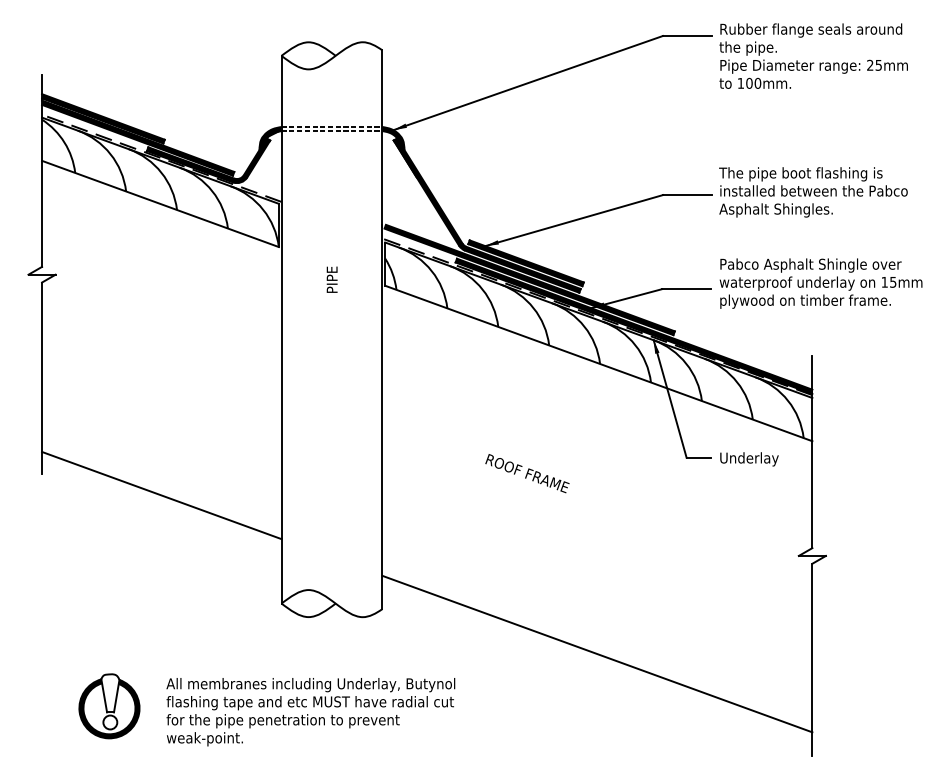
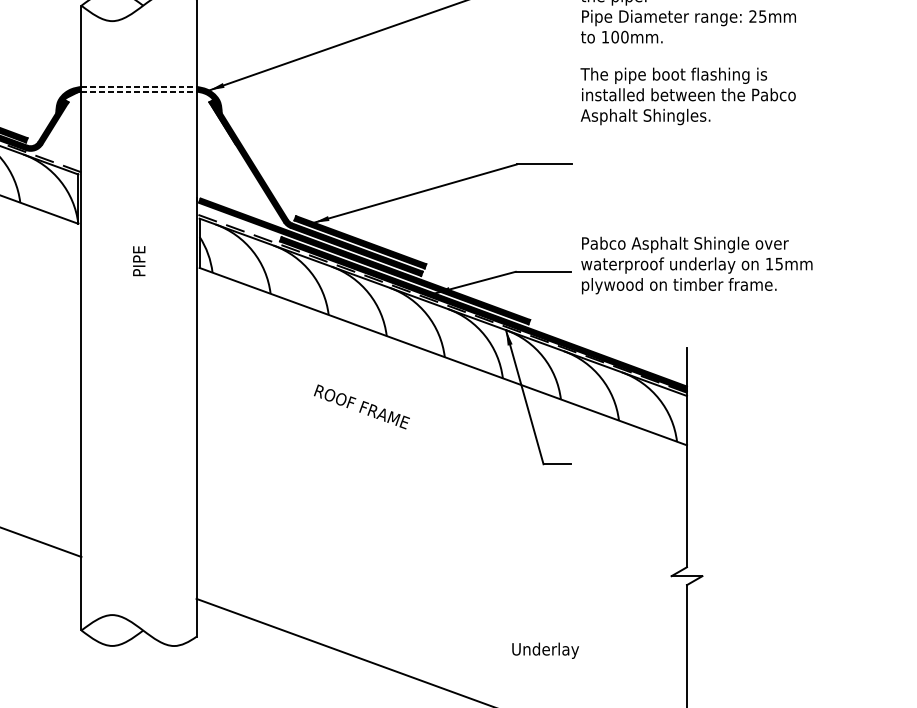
text: (813, 192) -> (688, 96), moved
text: (749, 459) -> (545, 650), moved
text: (527, 473) -> (362, 406), moved

